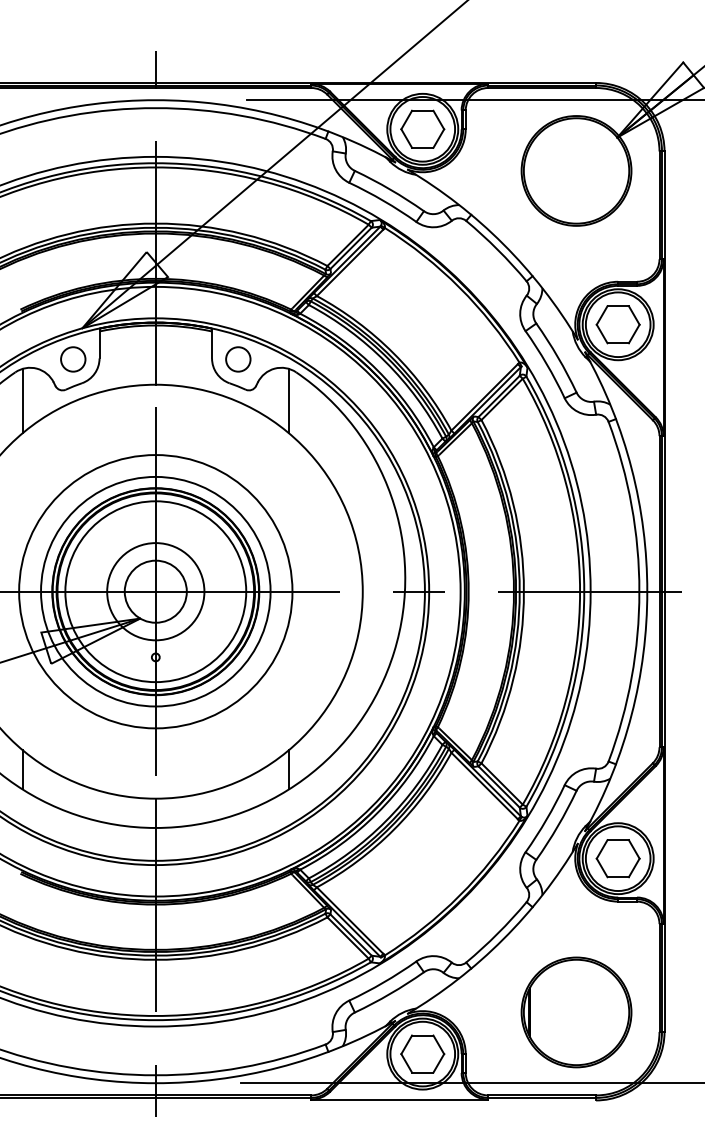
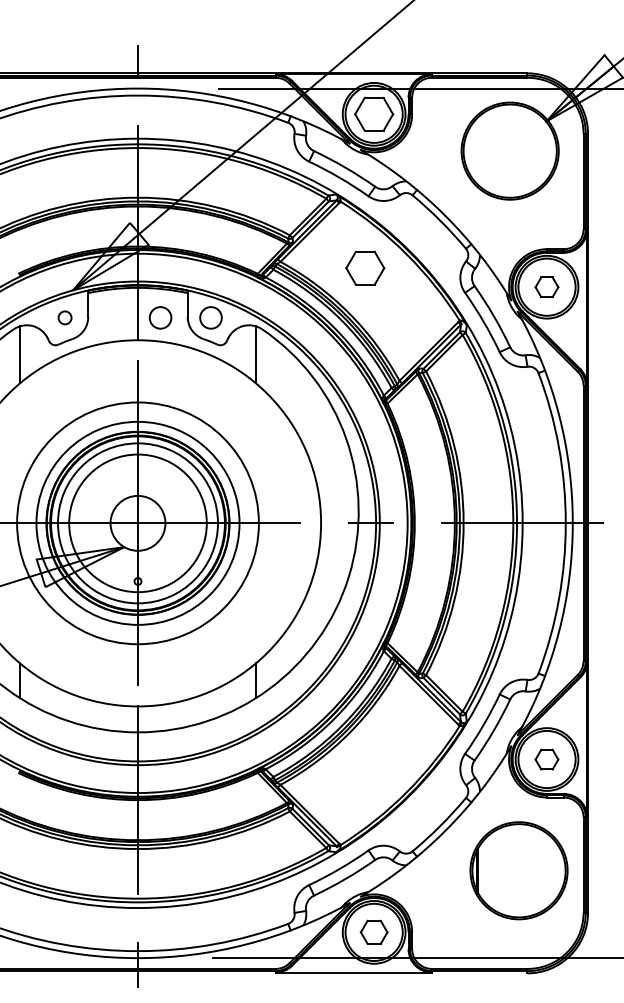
part: (412, 302) -> (365, 267), added
part: (617, 324) -> (546, 286), size x0.6
circle: (73, 359) -> (65, 317), size x0.6
circle: (181, 359) -> (160, 317), added
circle: (155, 591) -> (137, 523), size x1.6
part: (617, 858) -> (546, 759), size x0.6
part: (576, 1012) -> (518, 870), moved
part: (422, 1053) -> (373, 931), size x0.7

